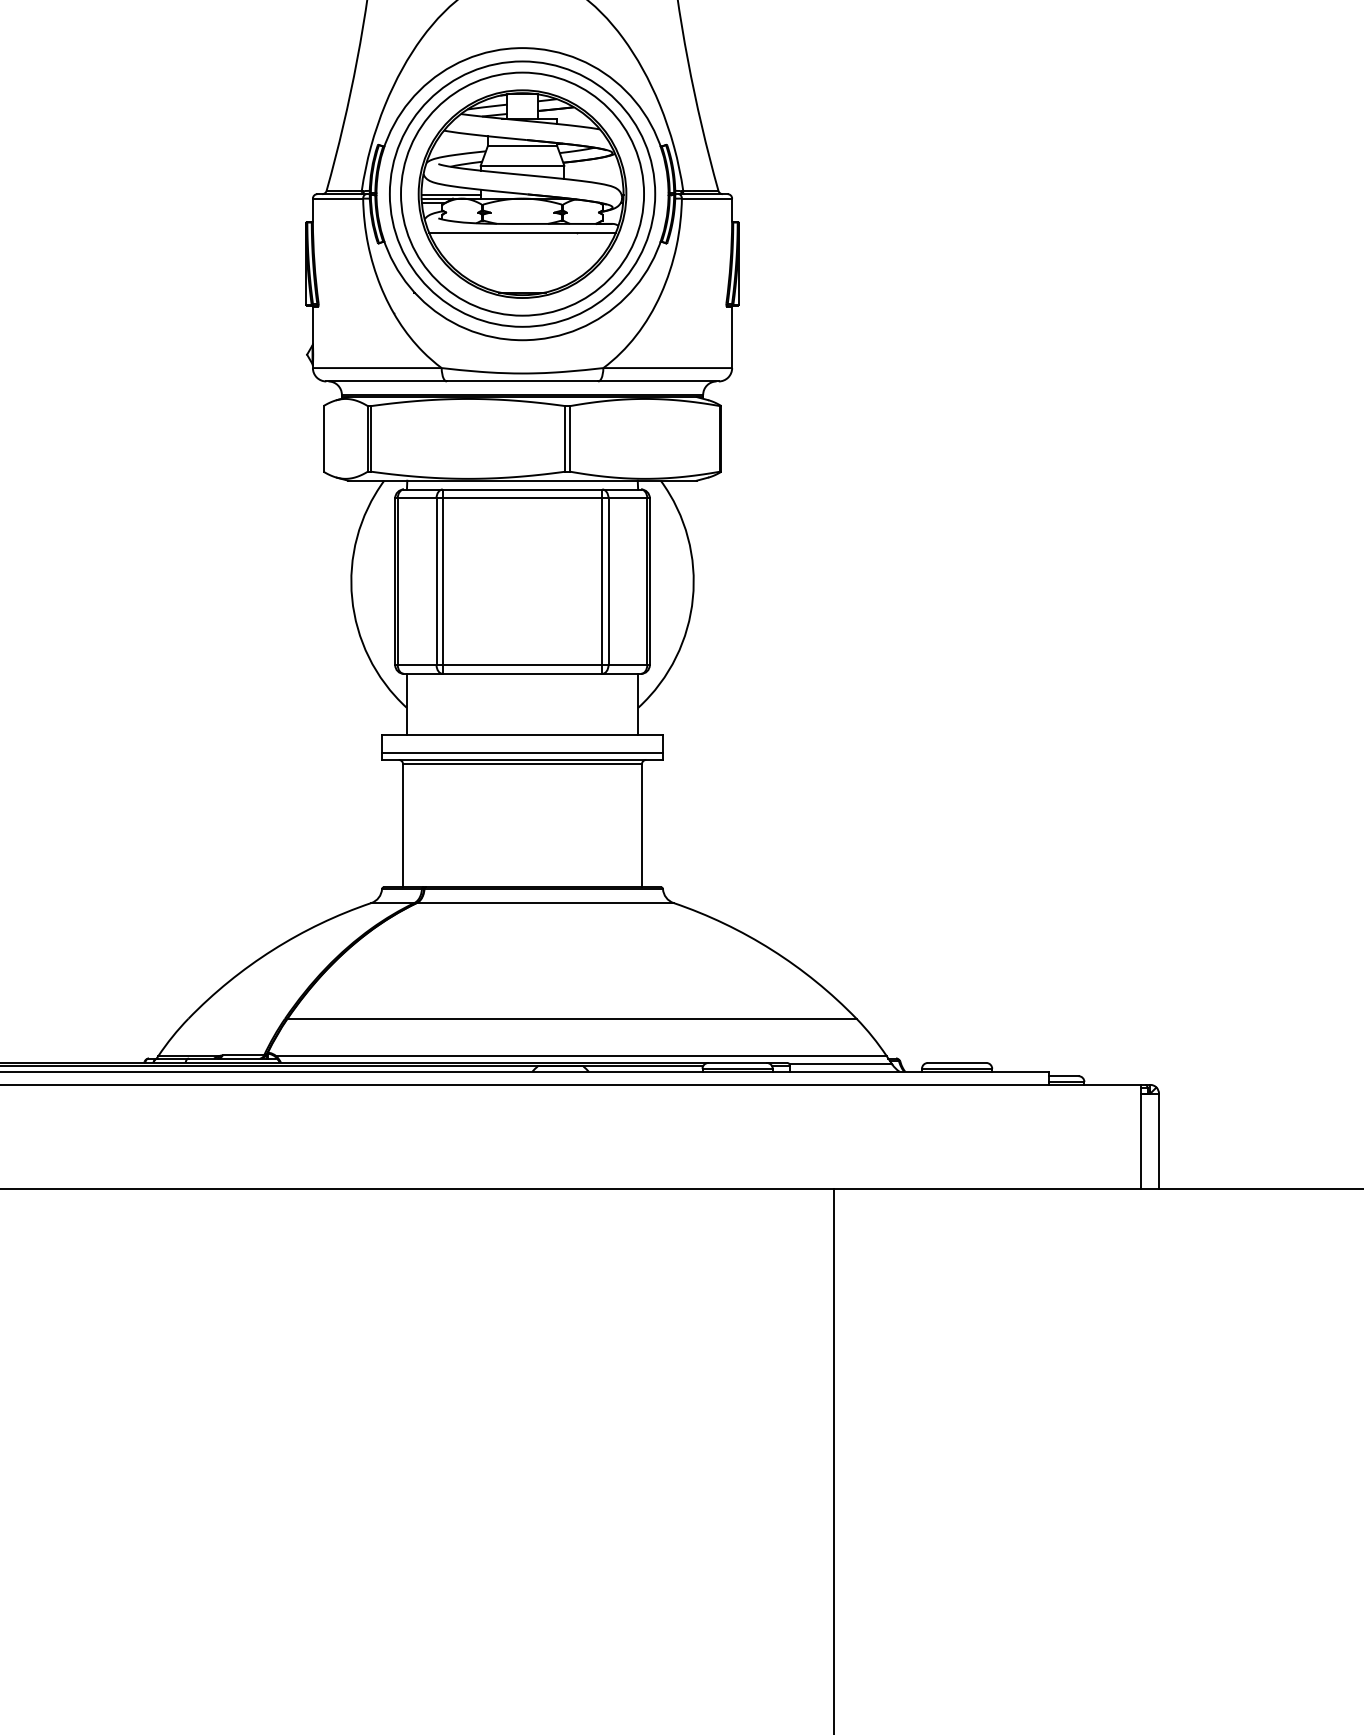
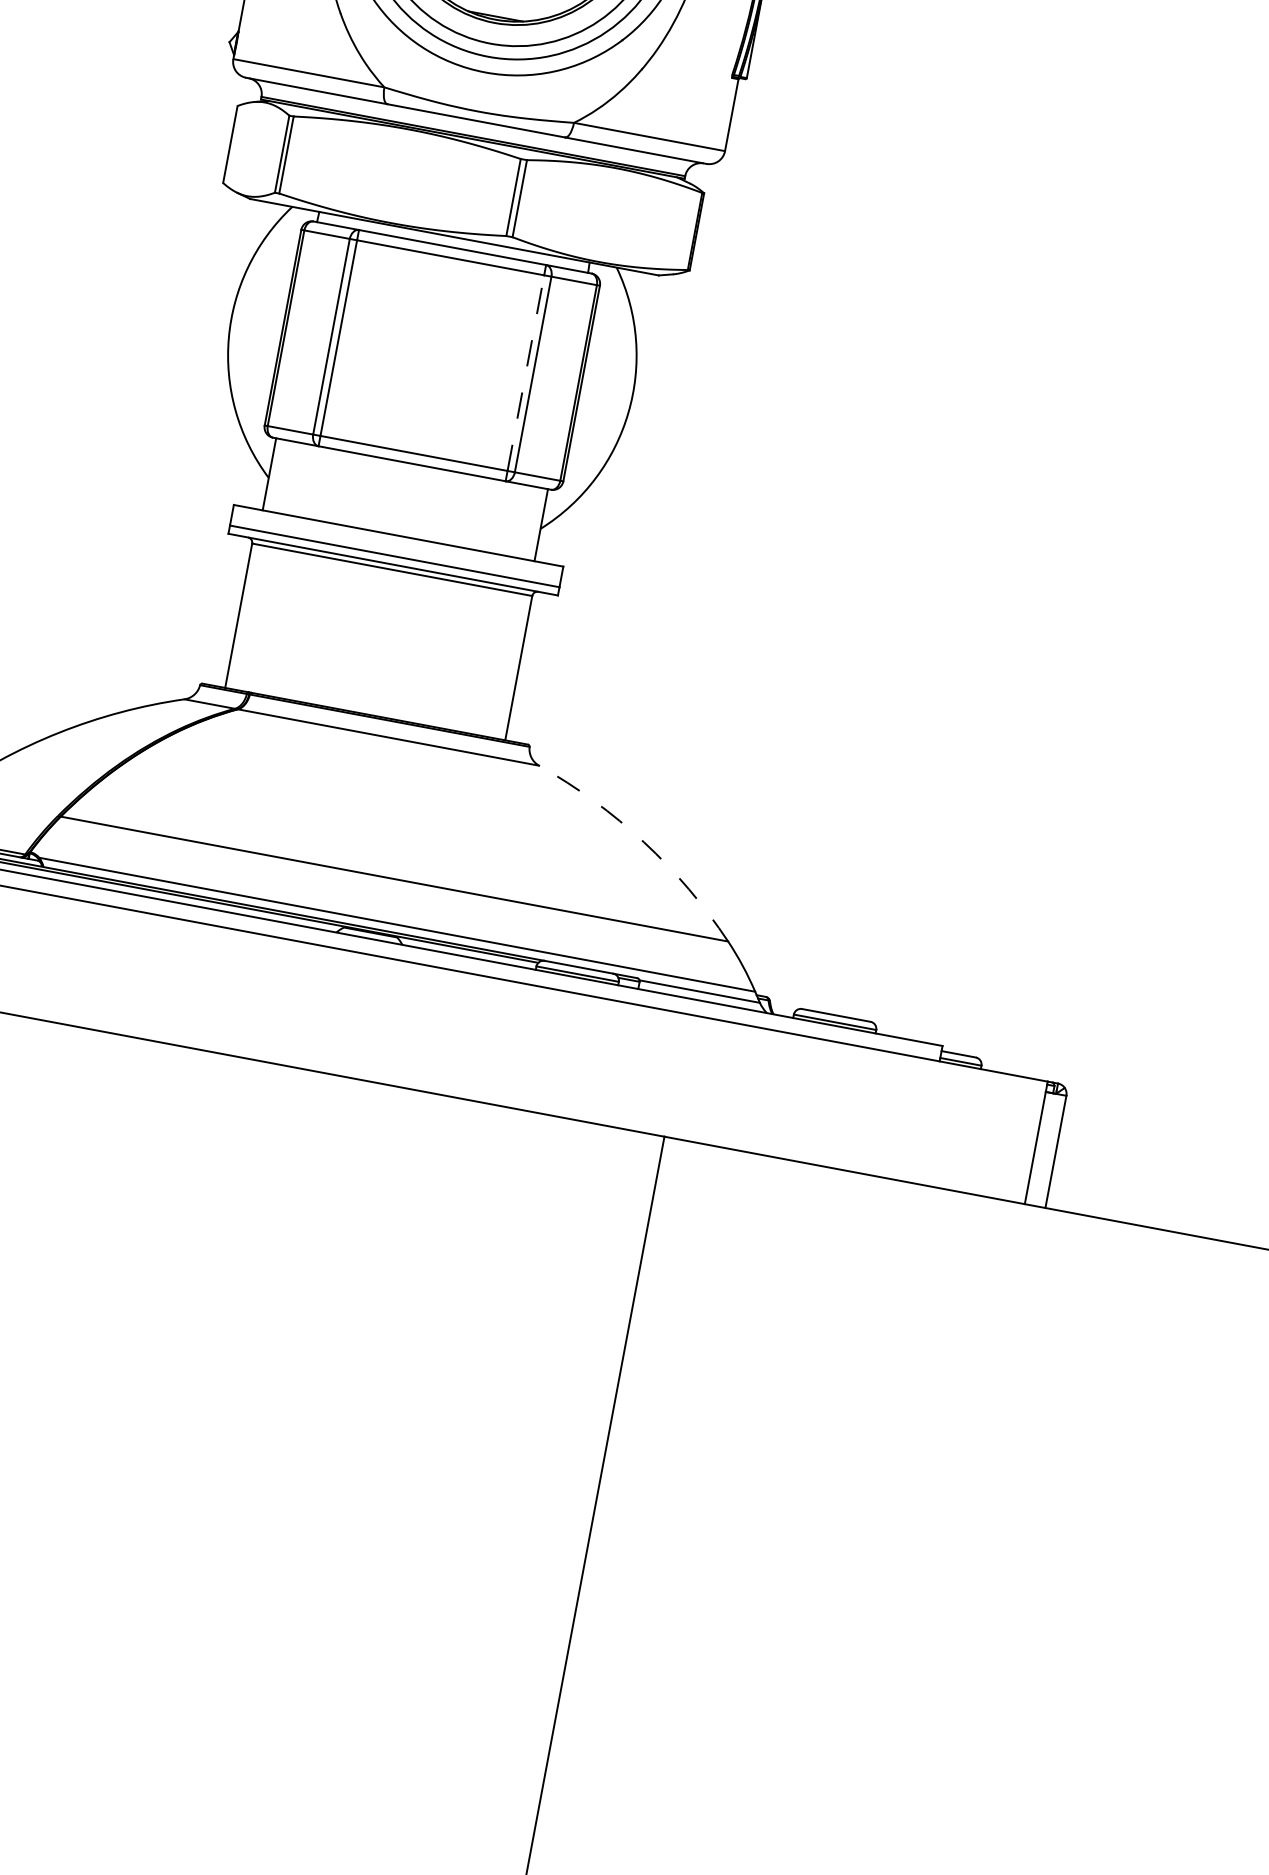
line: (602, 581) -> (526, 372), solid -> dashed
arc: (772, 950) -> (644, 843), solid -> dashed

